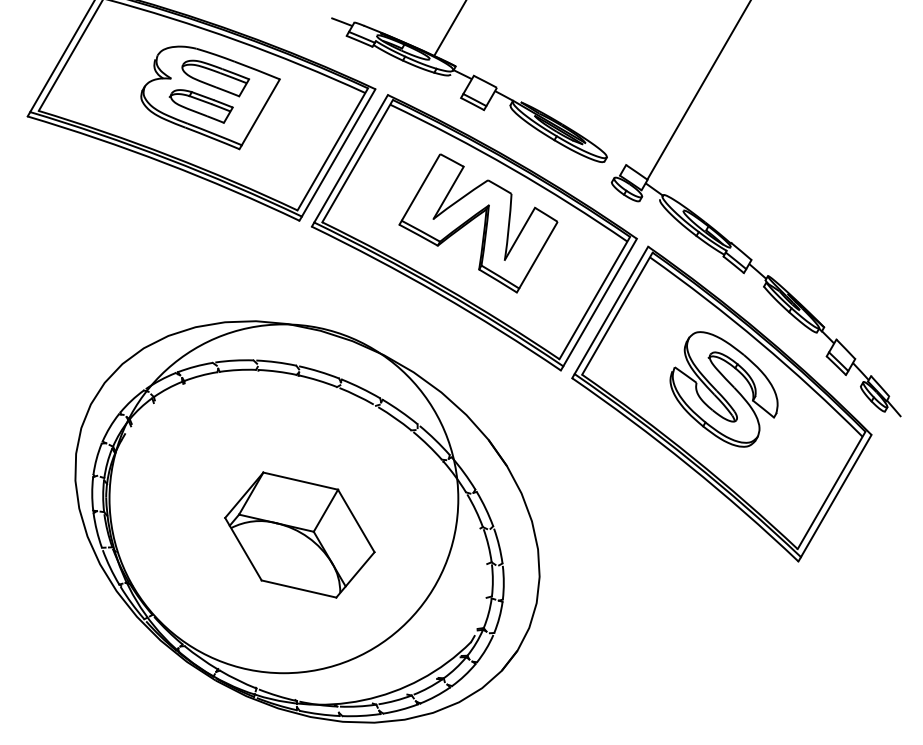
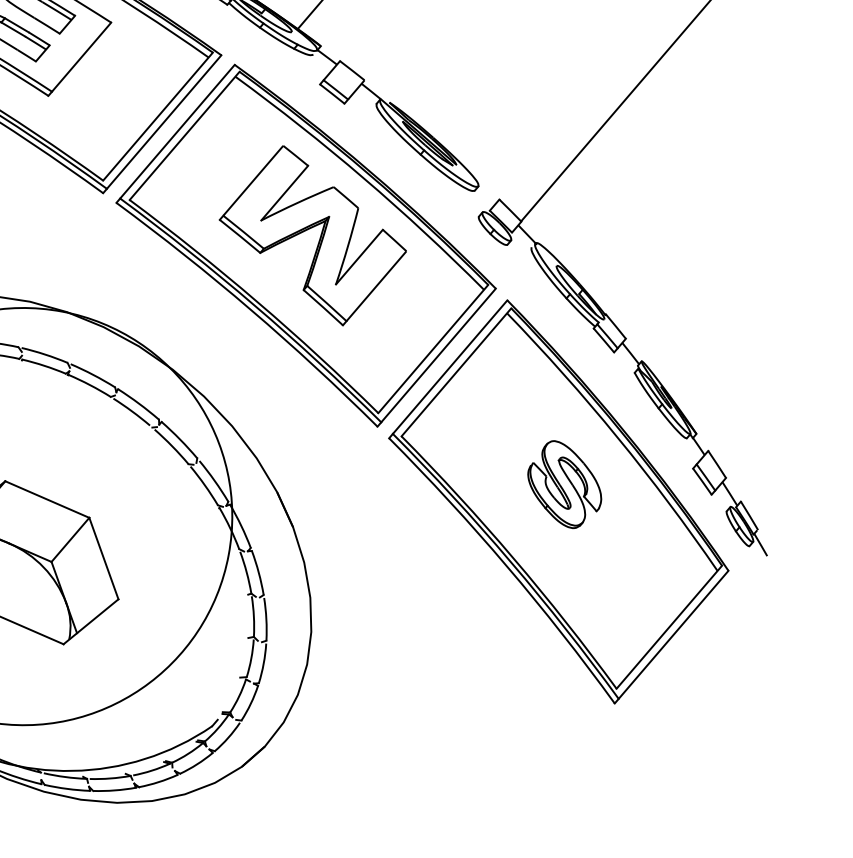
part: (723, 389) -> (564, 484), size x0.6

